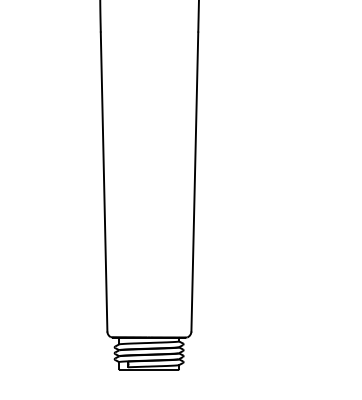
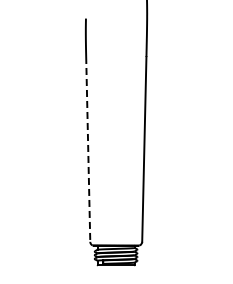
line: (104, 182) -> (88, 149), solid -> dashed

